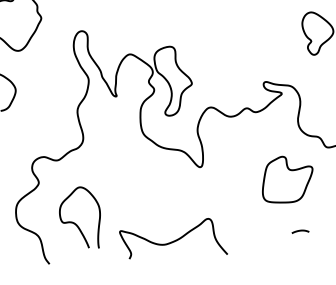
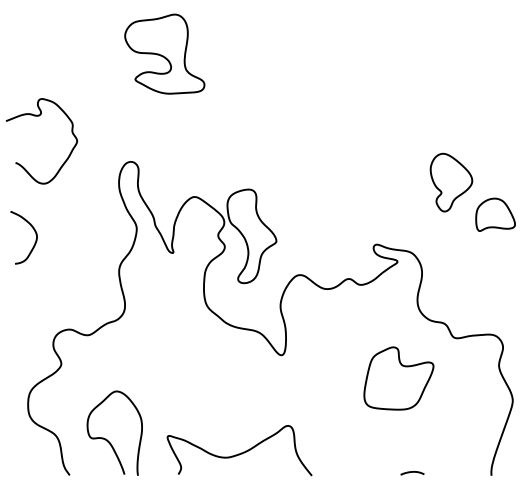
curve: (75, 223) -> (107, 439), moved
curve: (300, 231) -> (412, 472), moved

